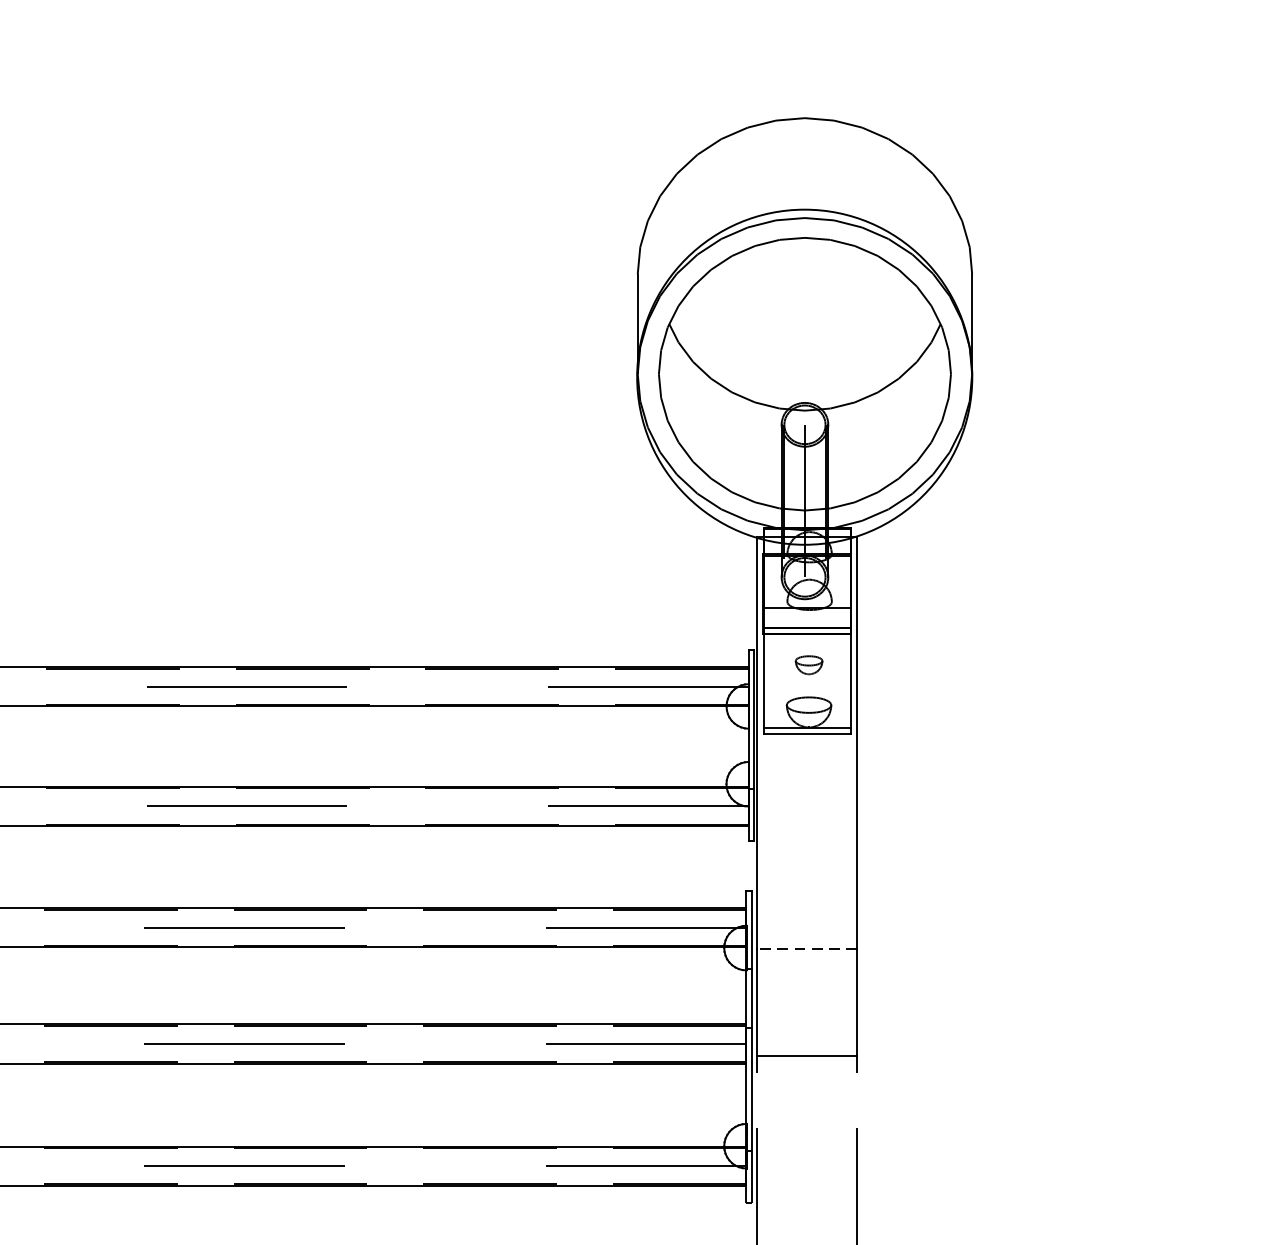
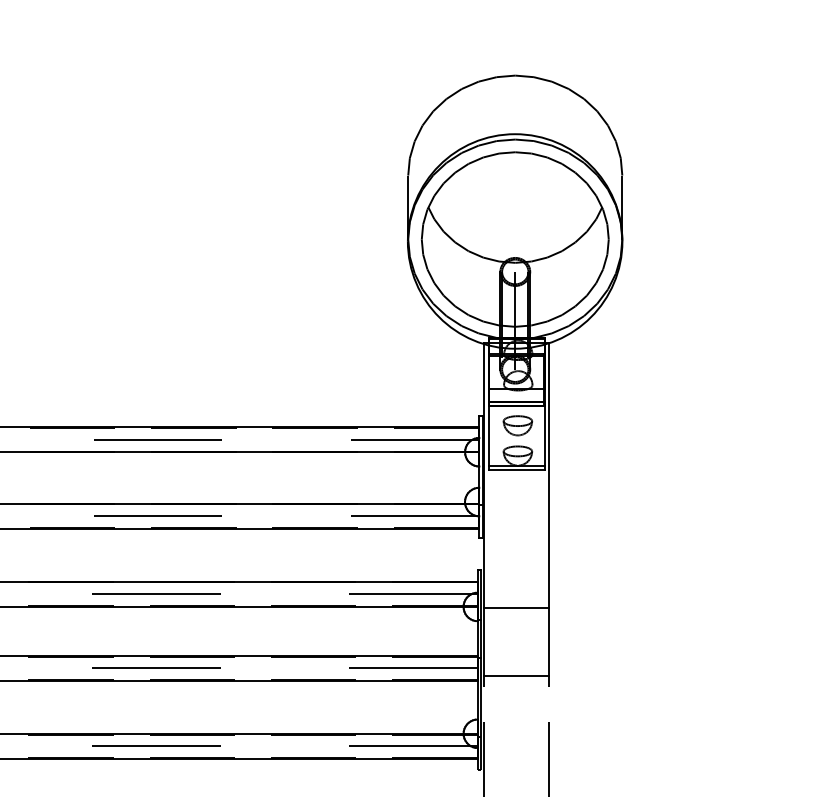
part: (808, 664) -> (517, 425), size x1.67
line: (805, 948) -> (515, 607), dashed -> solid

